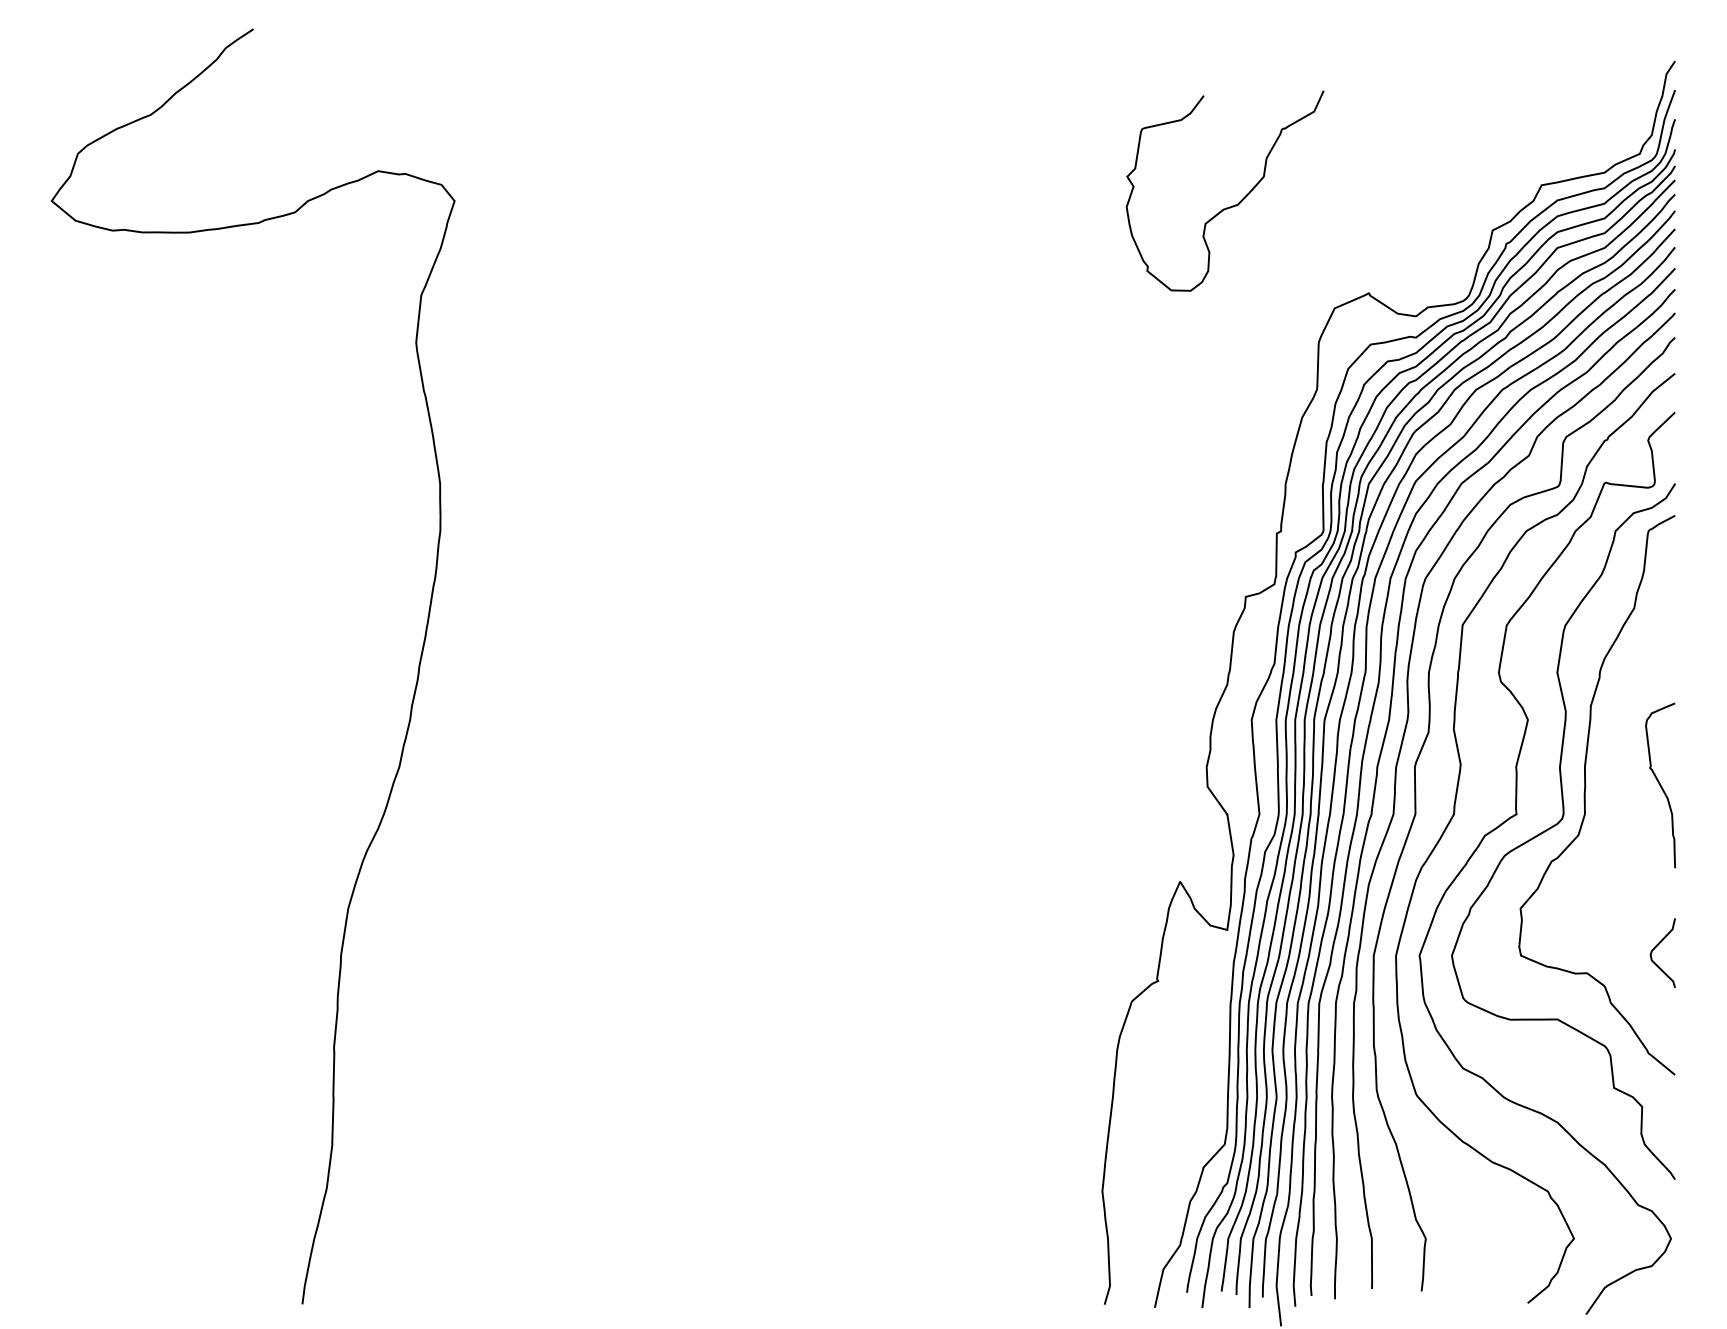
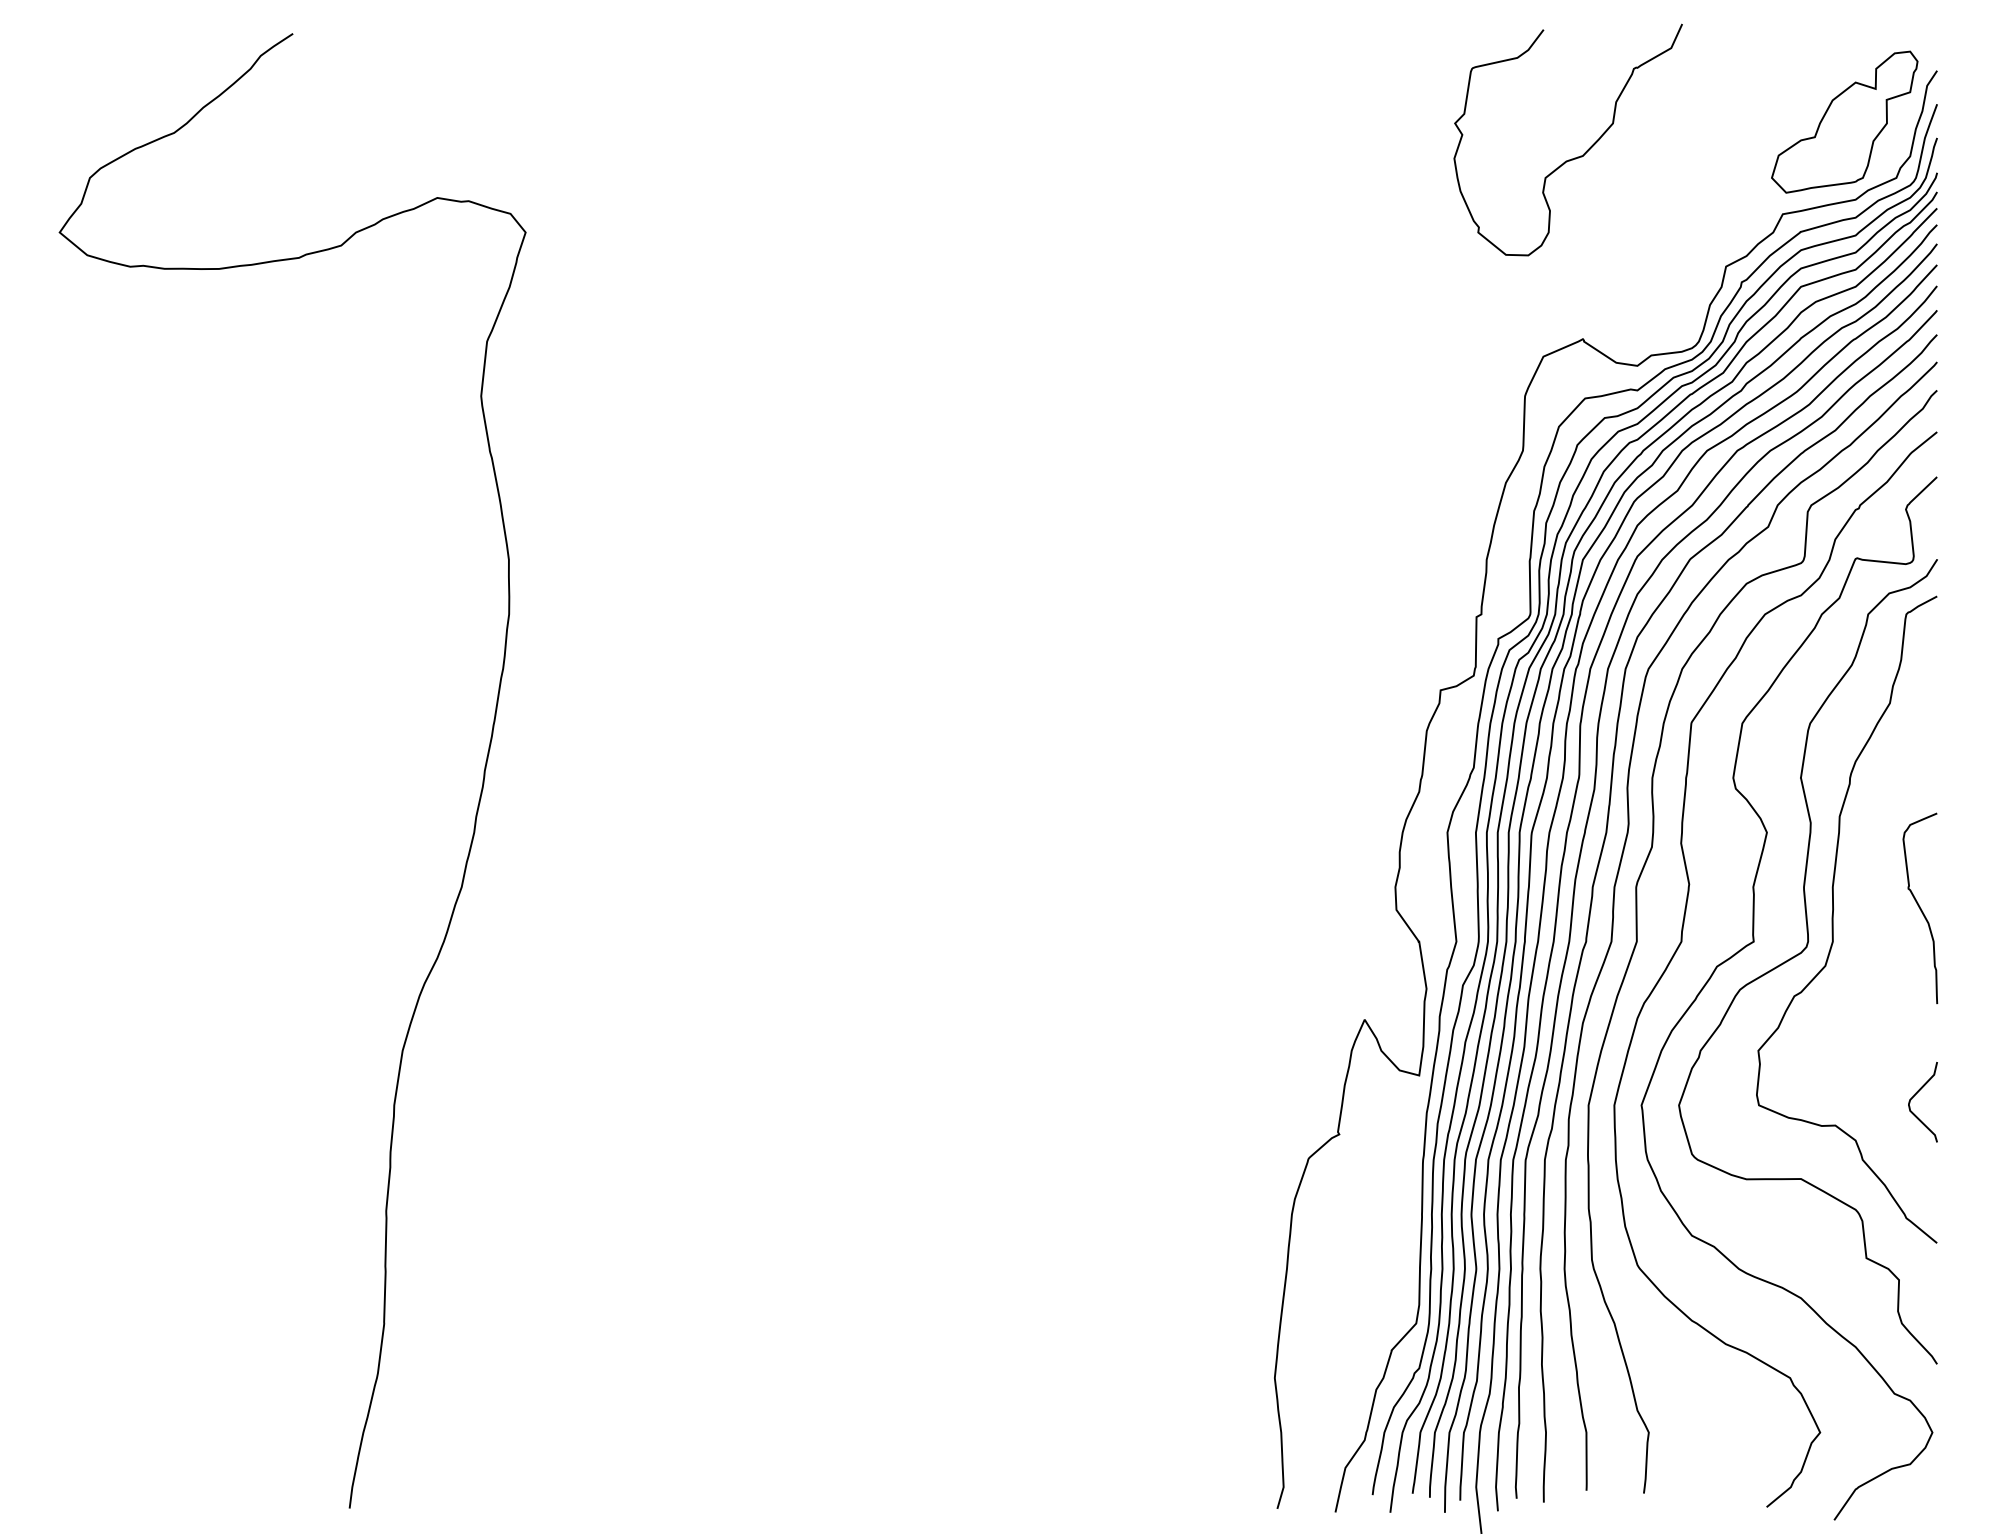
part: (1595, 105) -> (1845, 122), added
curve: (1229, 206) -> (1573, 157), moved

